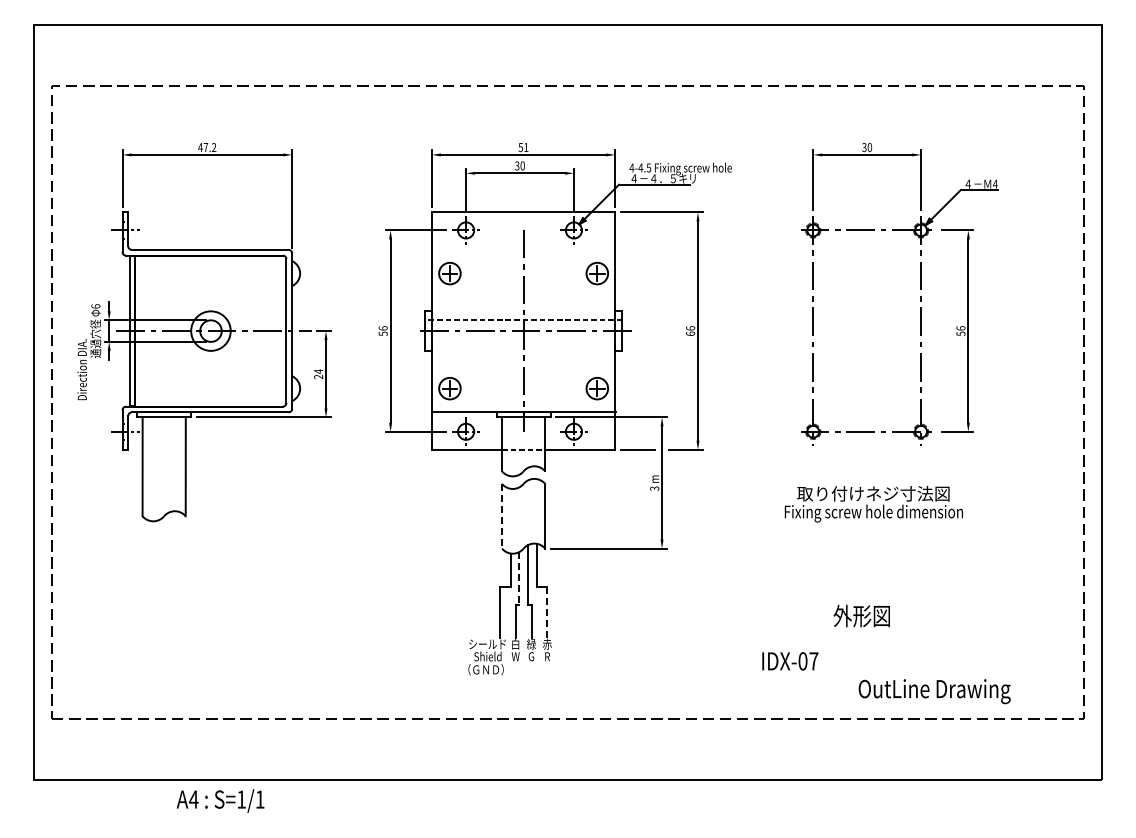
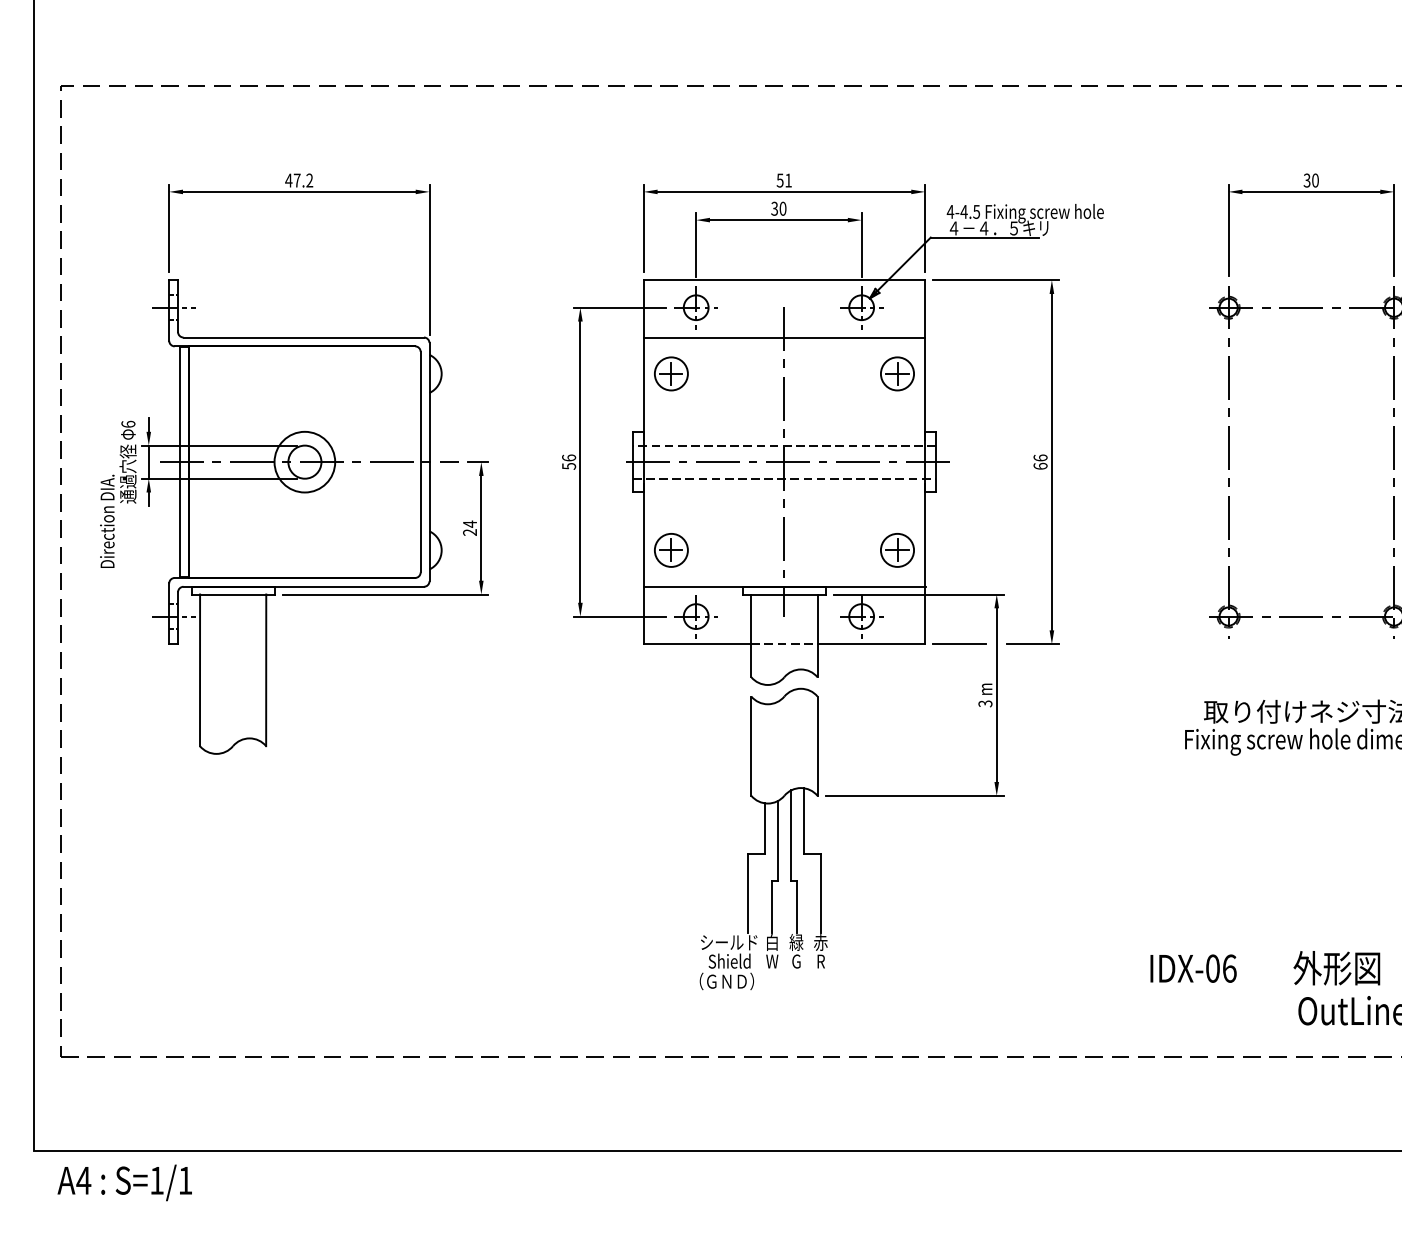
line: (523, 249) -> (784, 336), added
line: (523, 341) -> (784, 478), added
line: (502, 516) -> (752, 746), dashed -> solid
line: (519, 578) -> (778, 841), dashed -> solid
line: (547, 612) -> (821, 893), dashed -> solid
text: (861, 615) -> (1336, 967), moved
text: (813, 661) -> (1229, 968), IDX-07 -> IDX-06
text: (220, 800) -> (124, 1182), moved

